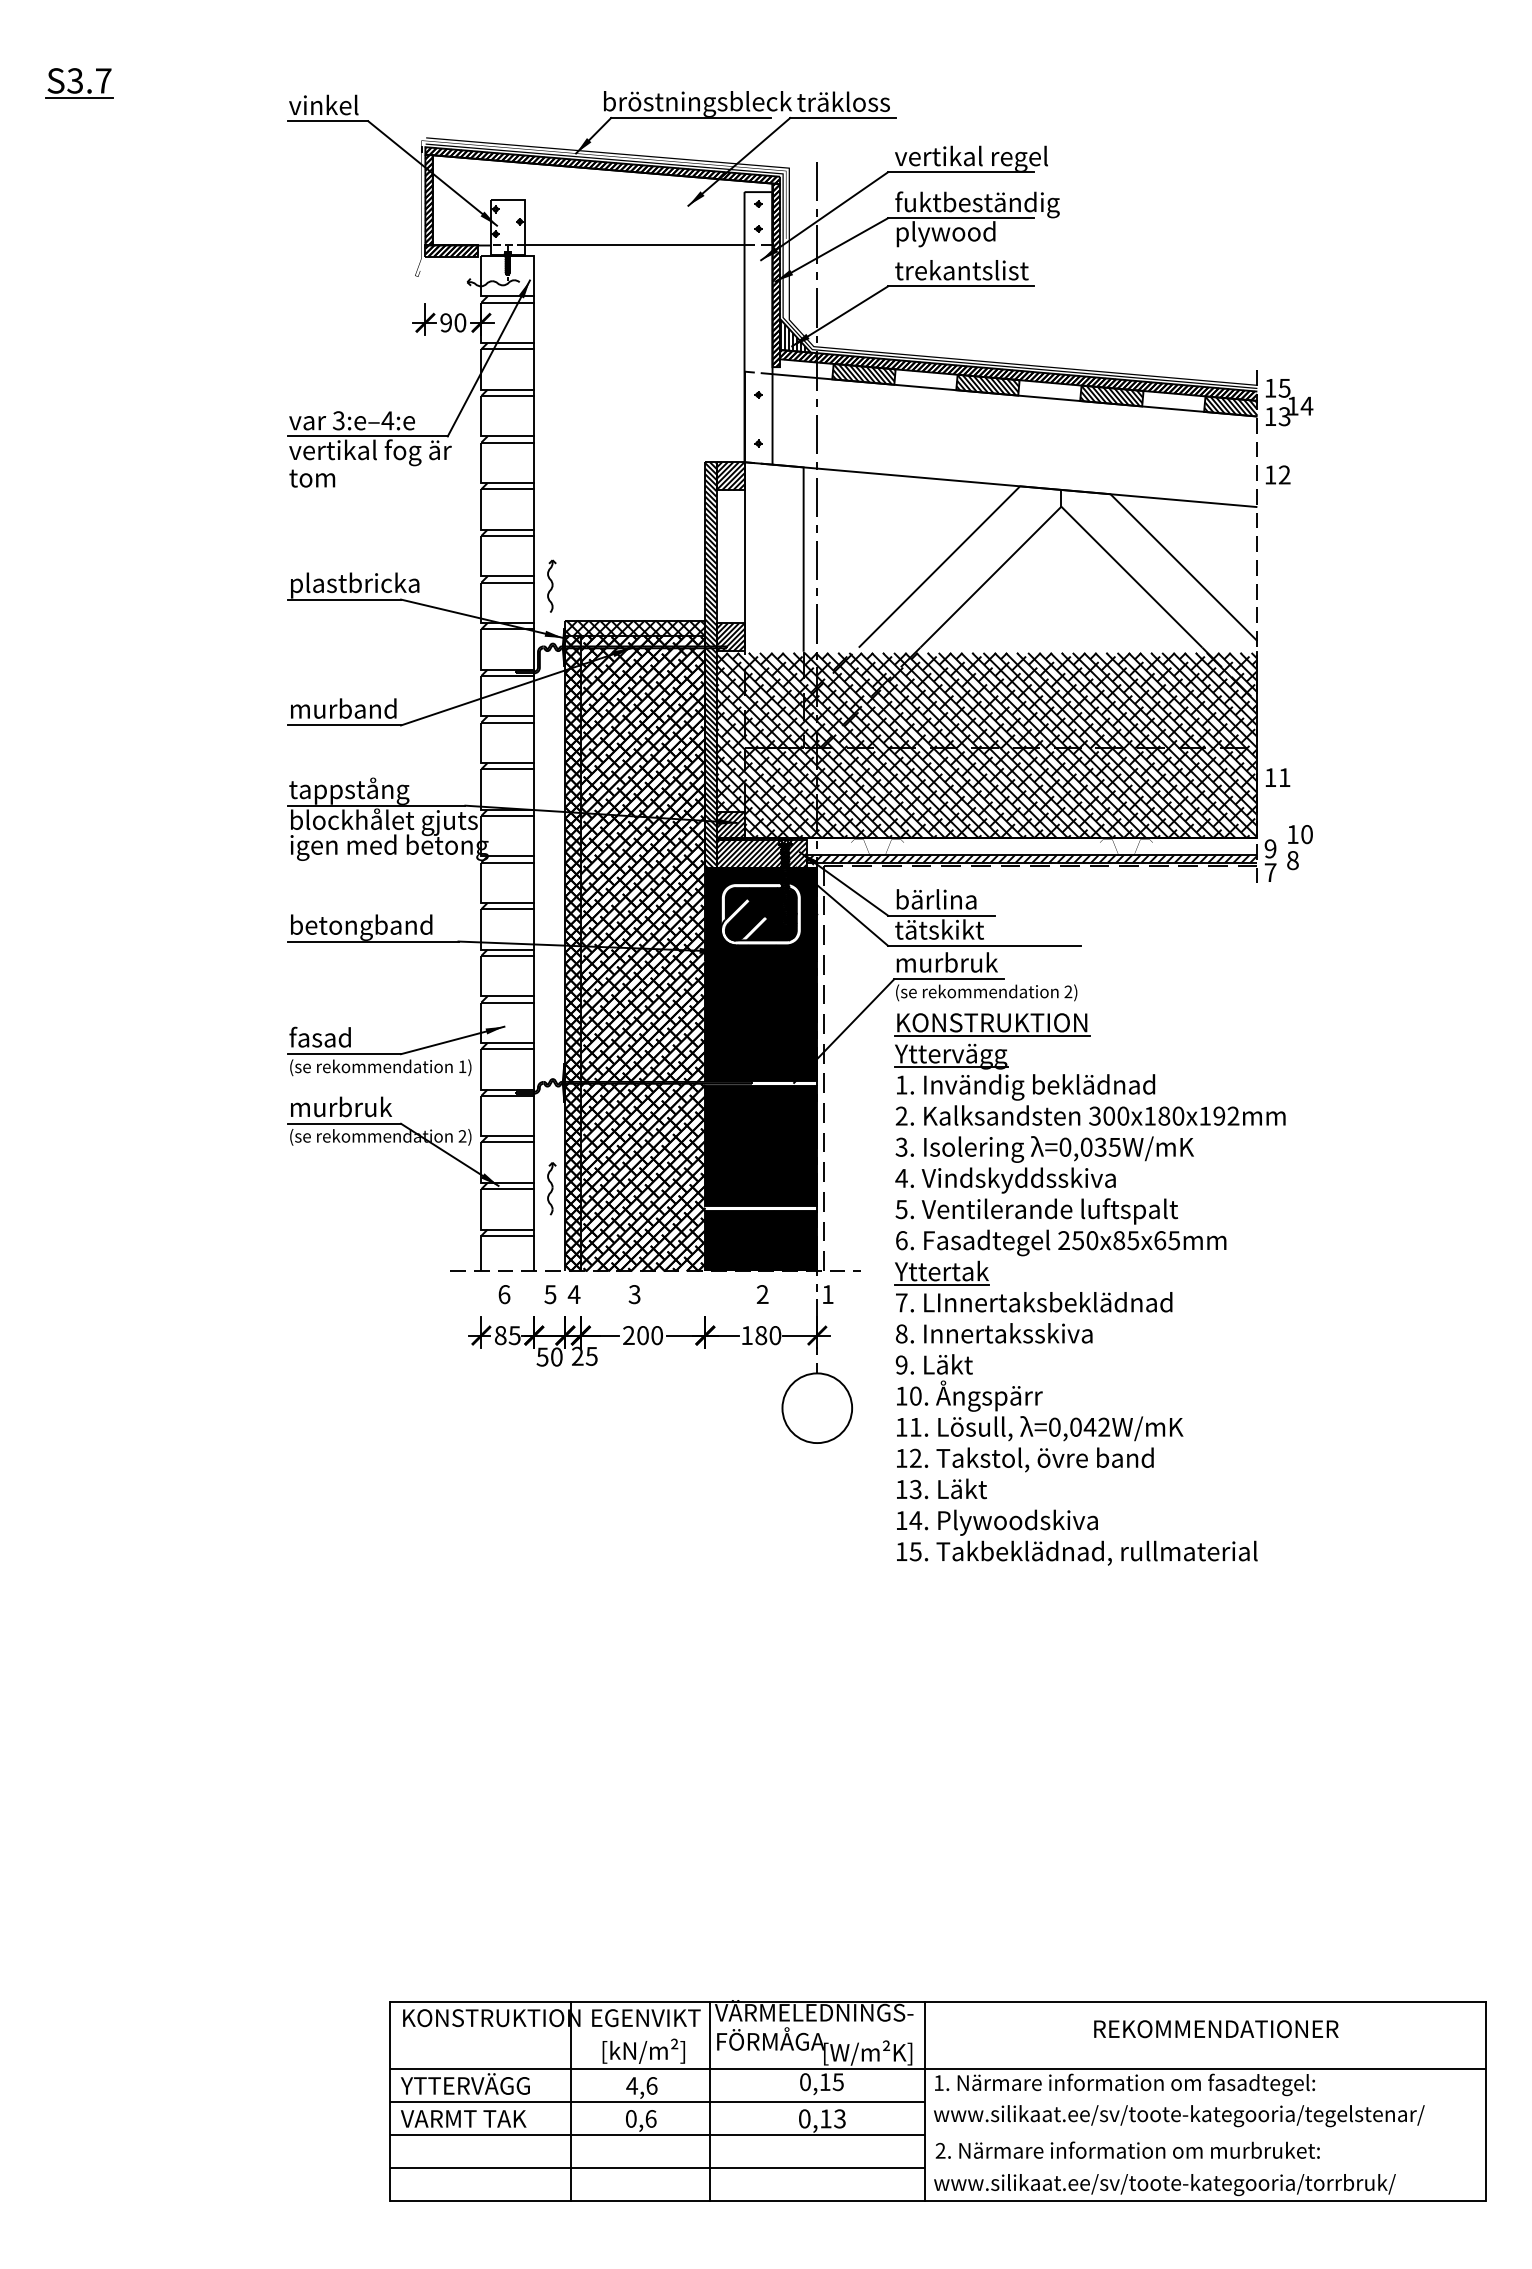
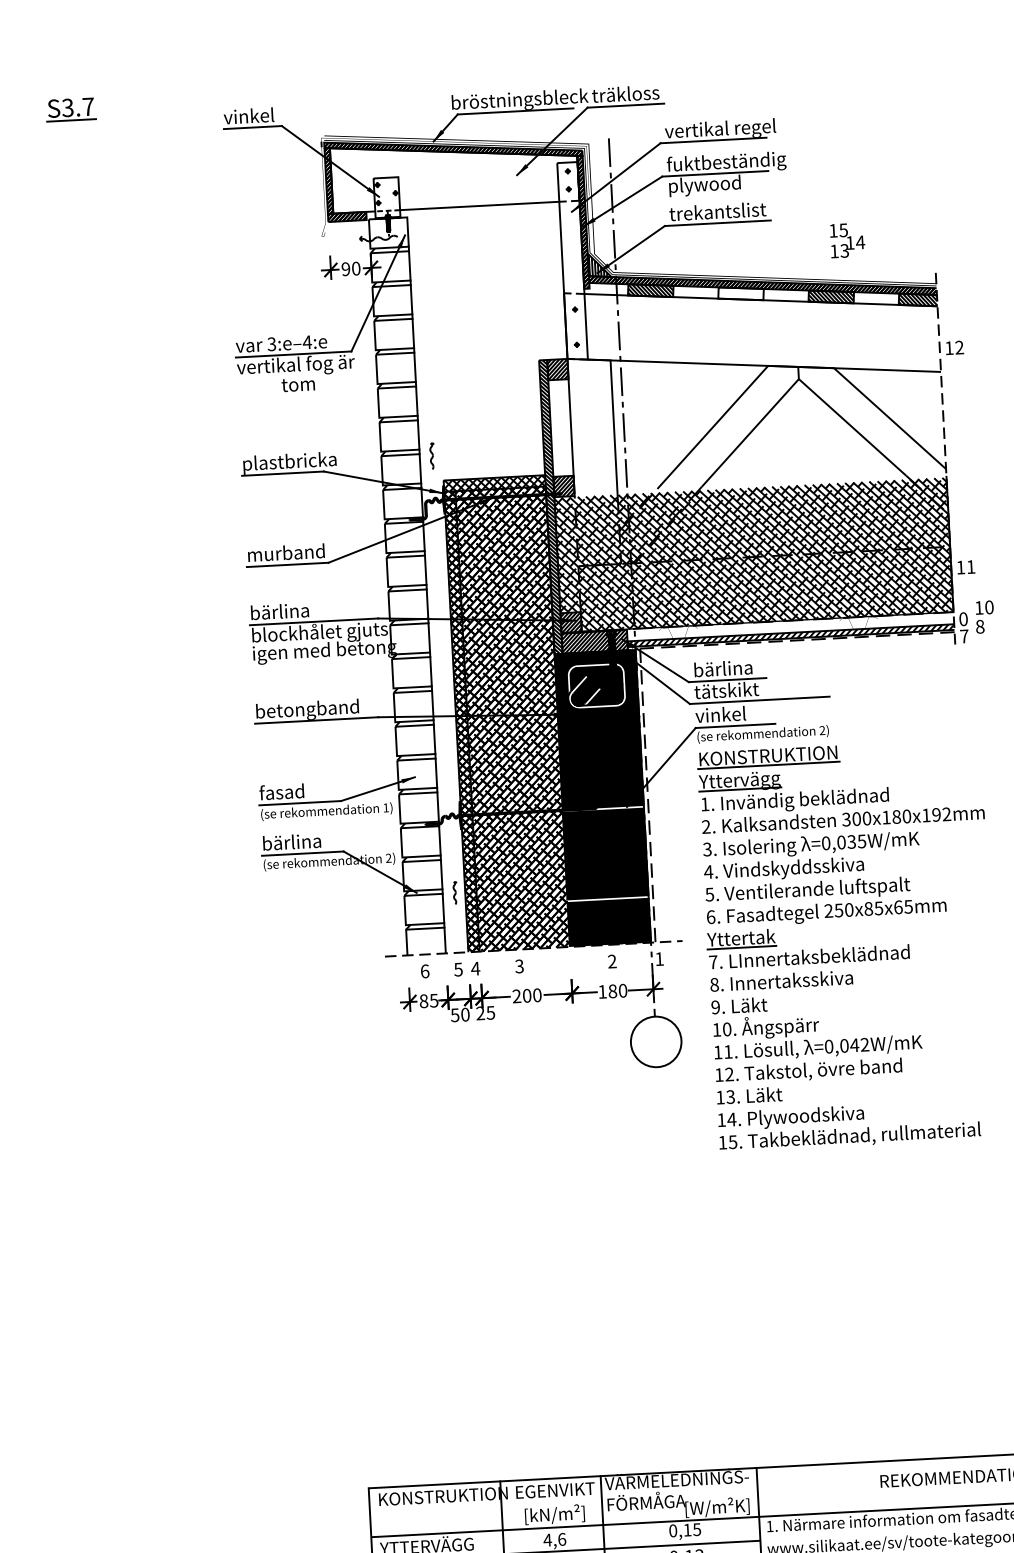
hatch: (987, 385) -> (740, 294), removed
text: (1289, 402) -> (847, 240), moved
text: (312, 478) -> (298, 384), moved
part: (551, 585) -> (432, 455), size x0.7
text: (349, 790) -> (293, 611), tappstång -> bärlina
text: (1270, 848) -> (963, 618), 9 -> 0
text: (946, 962) -> (732, 713), murbruk -> vinkel
text: (341, 1106) -> (299, 841), murbruk -> bärlina
part: (551, 1188) -> (455, 892), size x0.6

